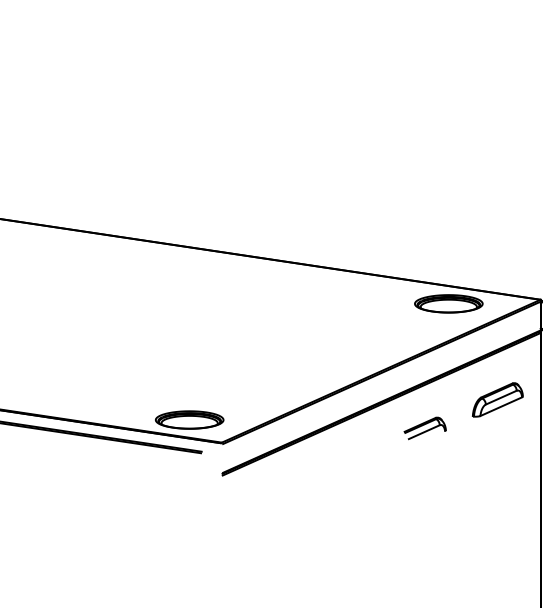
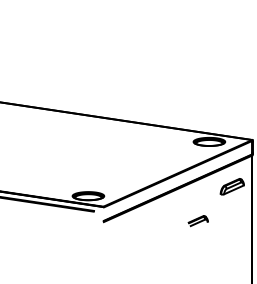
part: (423, 429) -> (197, 221), moved

